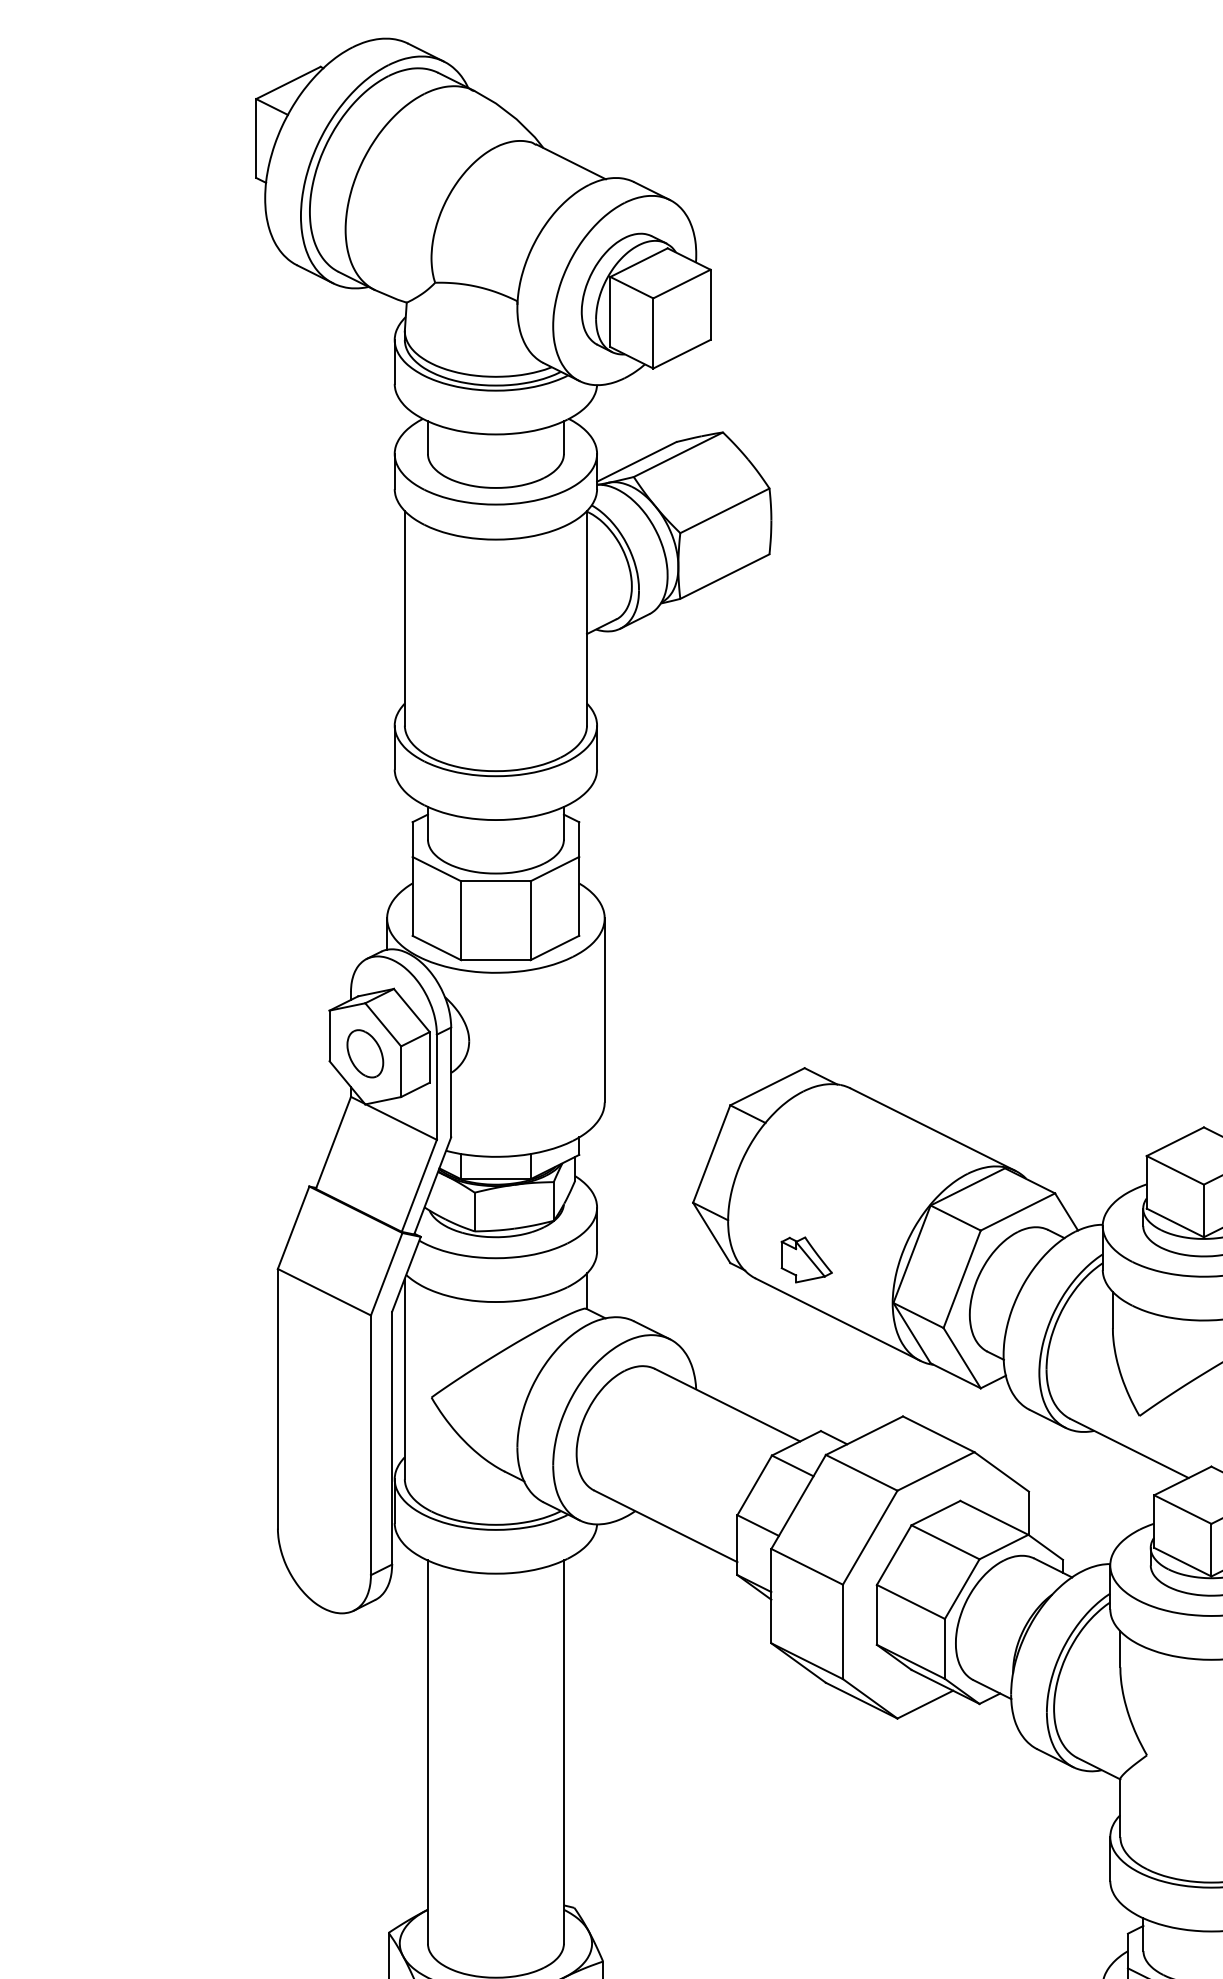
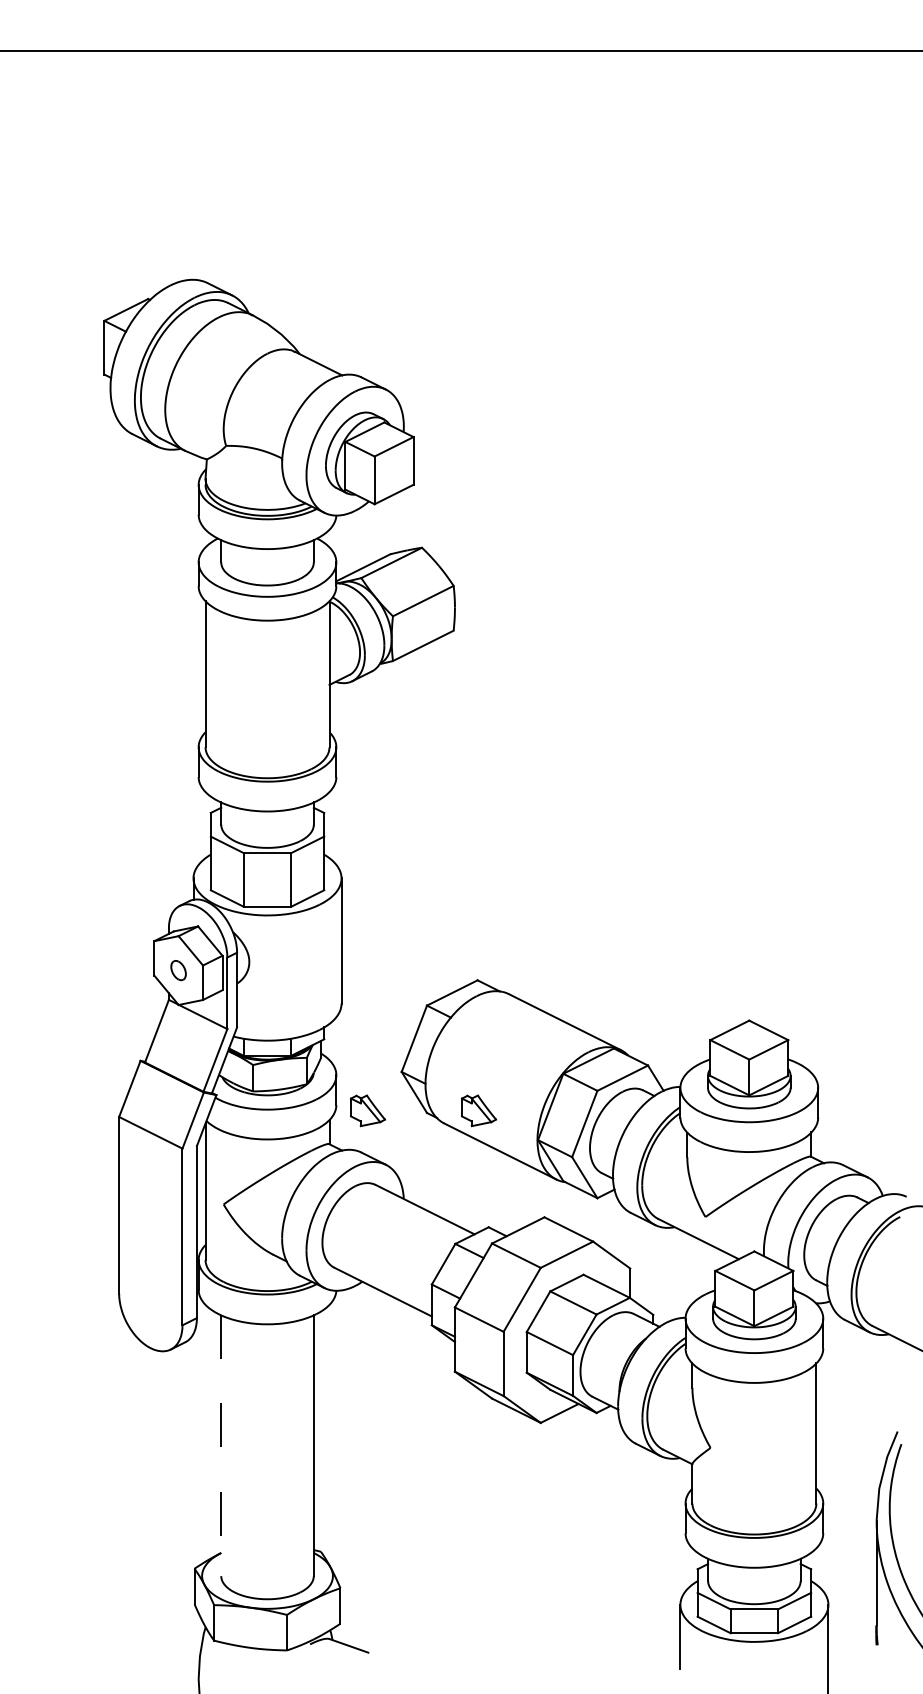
part: (365, 1053) -> (178, 970), size x0.6
part: (644, 1259) -> (368, 1110), added
line: (428, 1753) -> (221, 1446), solid -> dashed

